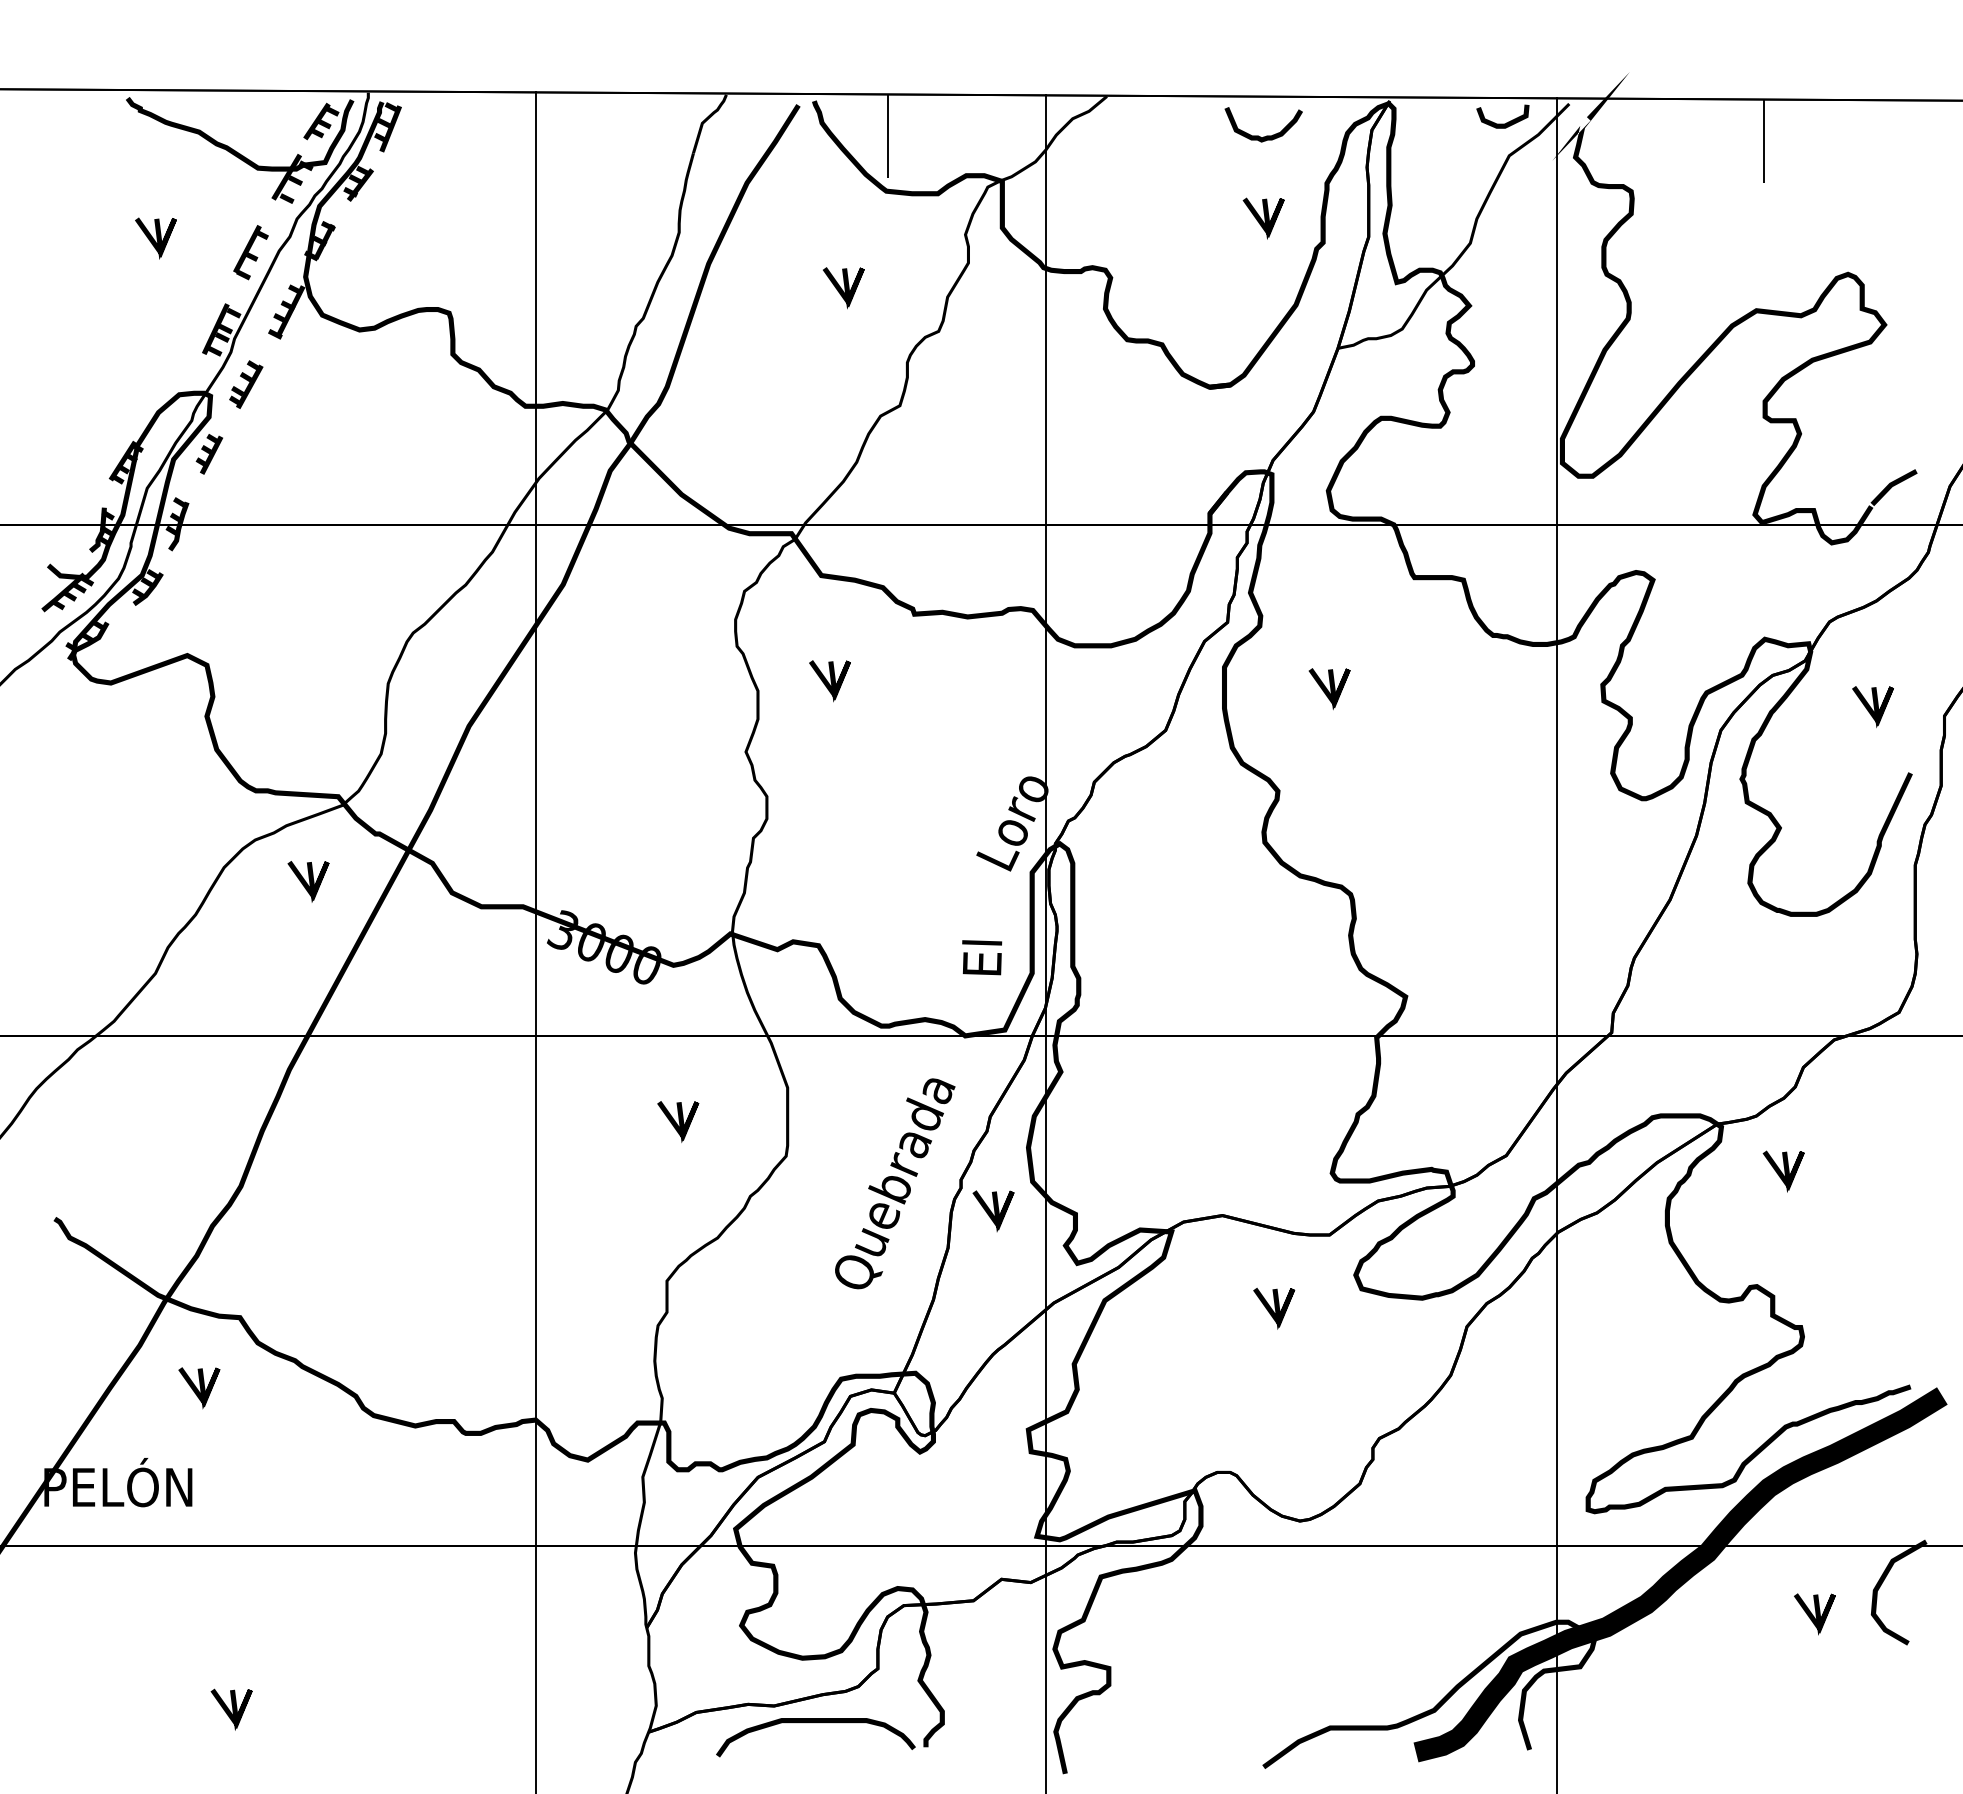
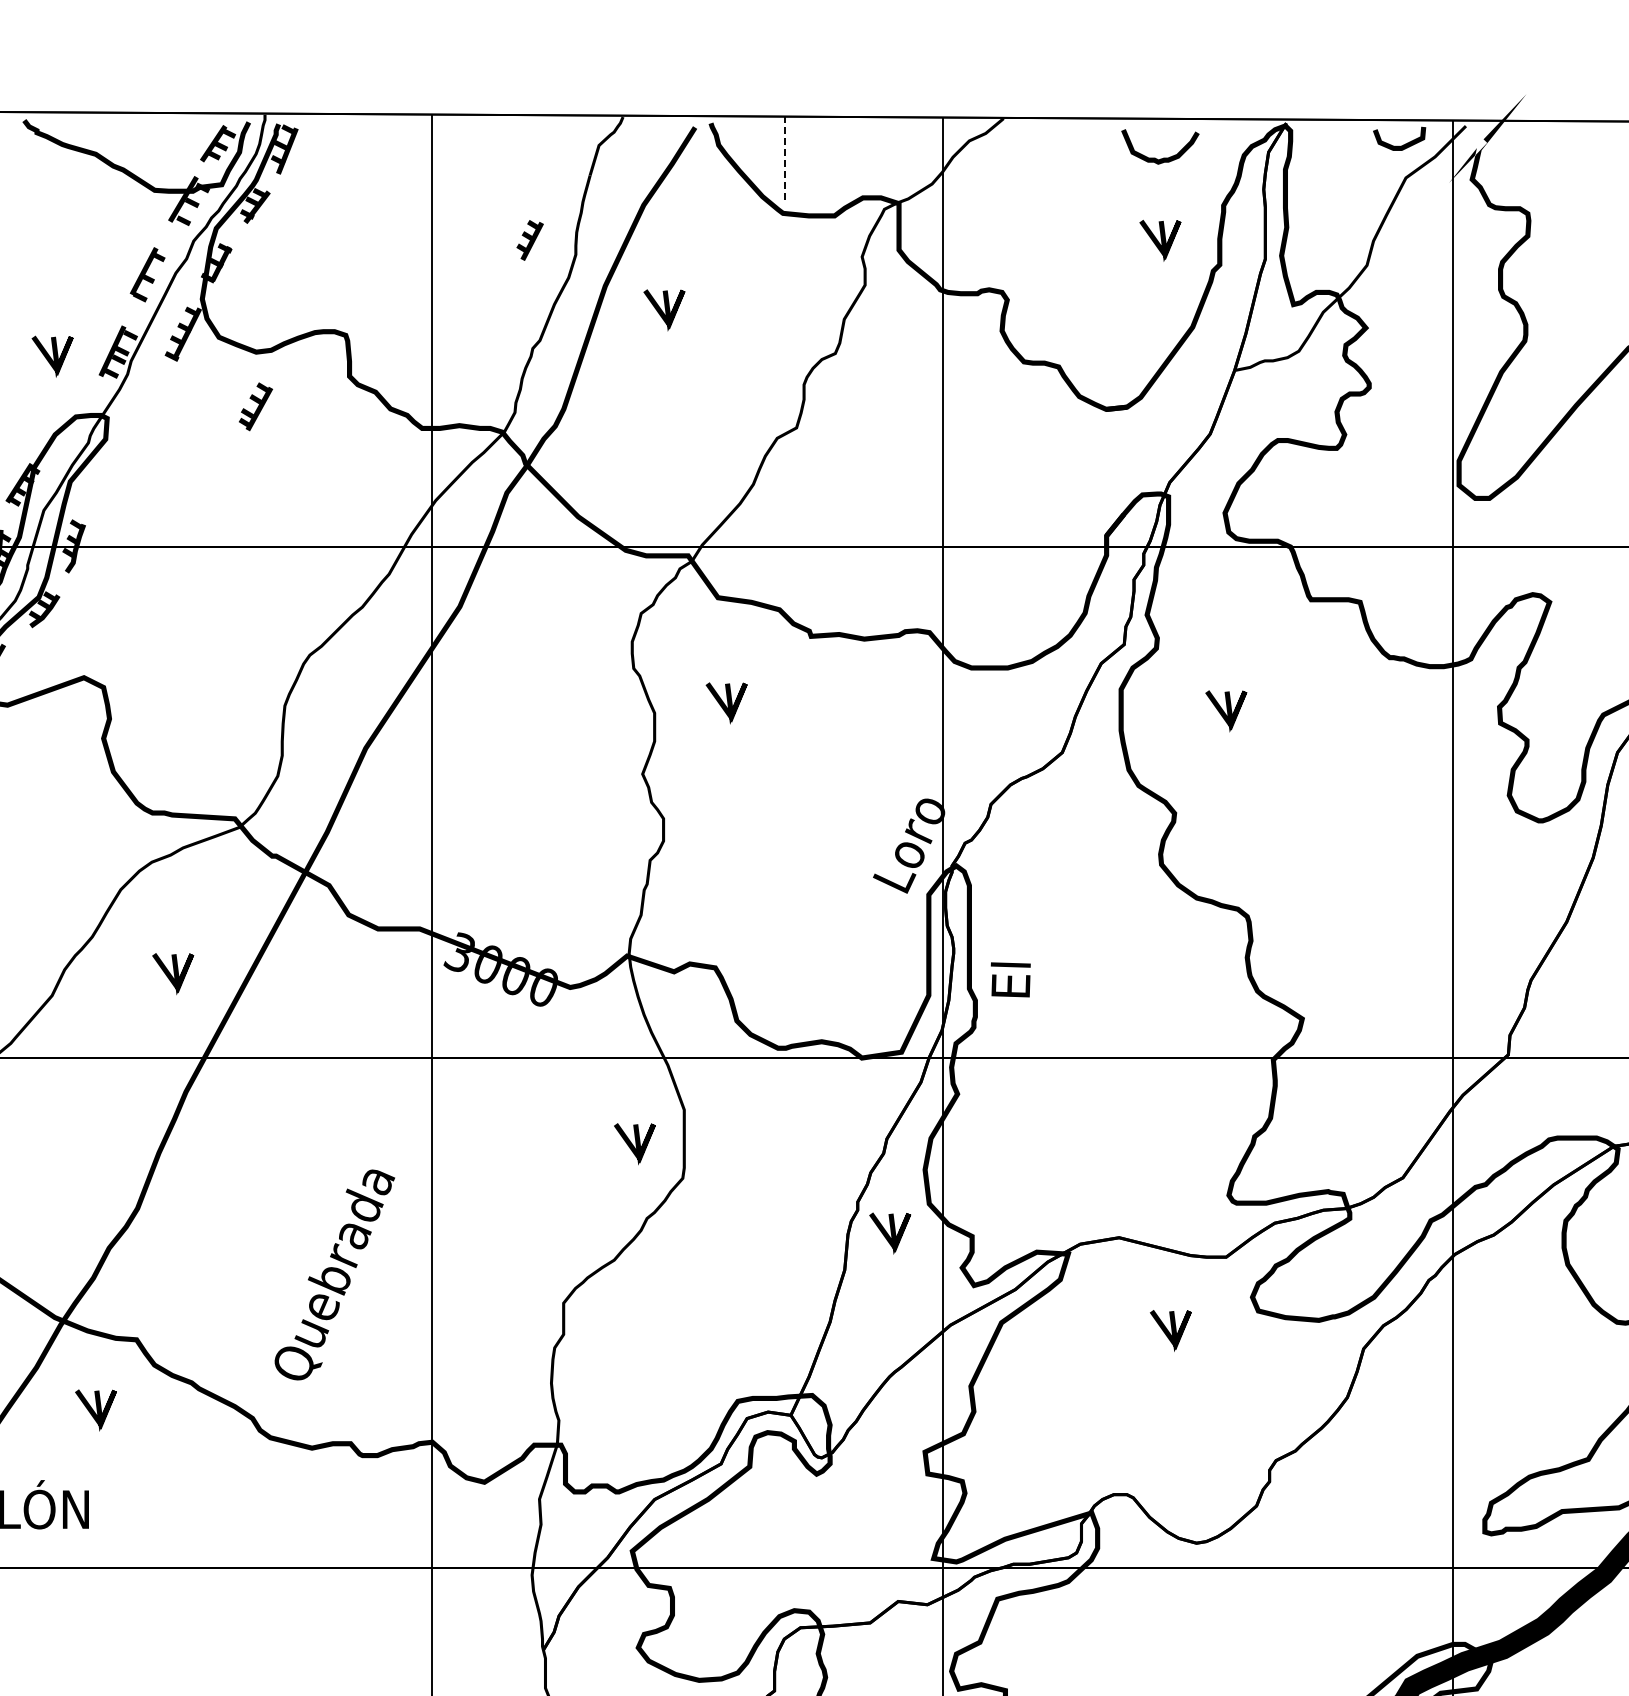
line: (888, 136) -> (785, 158), solid -> dashed
line: (156, 238) -> (53, 356), moved
line: (844, 288) -> (665, 310), moved
part: (246, 384) -> (256, 406), moved
part: (209, 454) -> (530, 240), moved
line: (309, 881) -> (174, 973), moved
text: (982, 957) -> (1011, 979), moved
line: (678, 1120) -> (635, 1142), moved
text: (895, 1183) -> (335, 1274), moved

